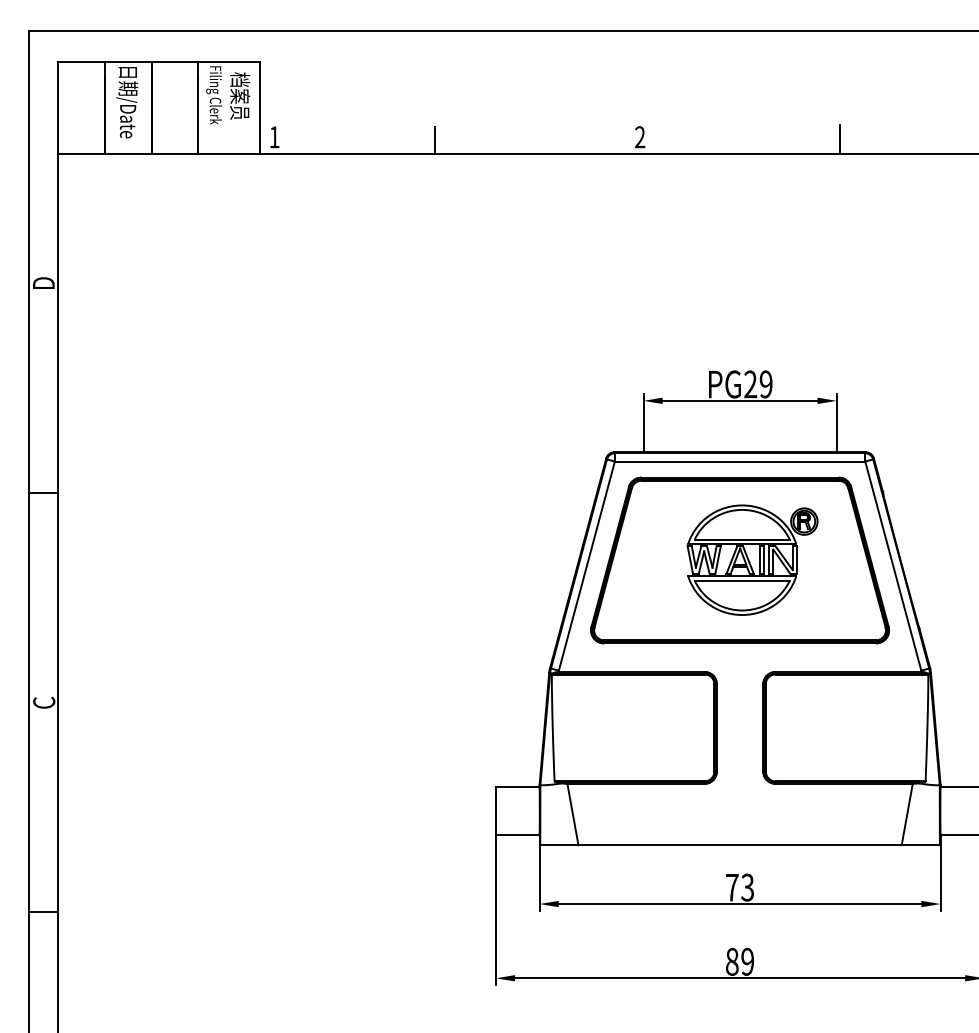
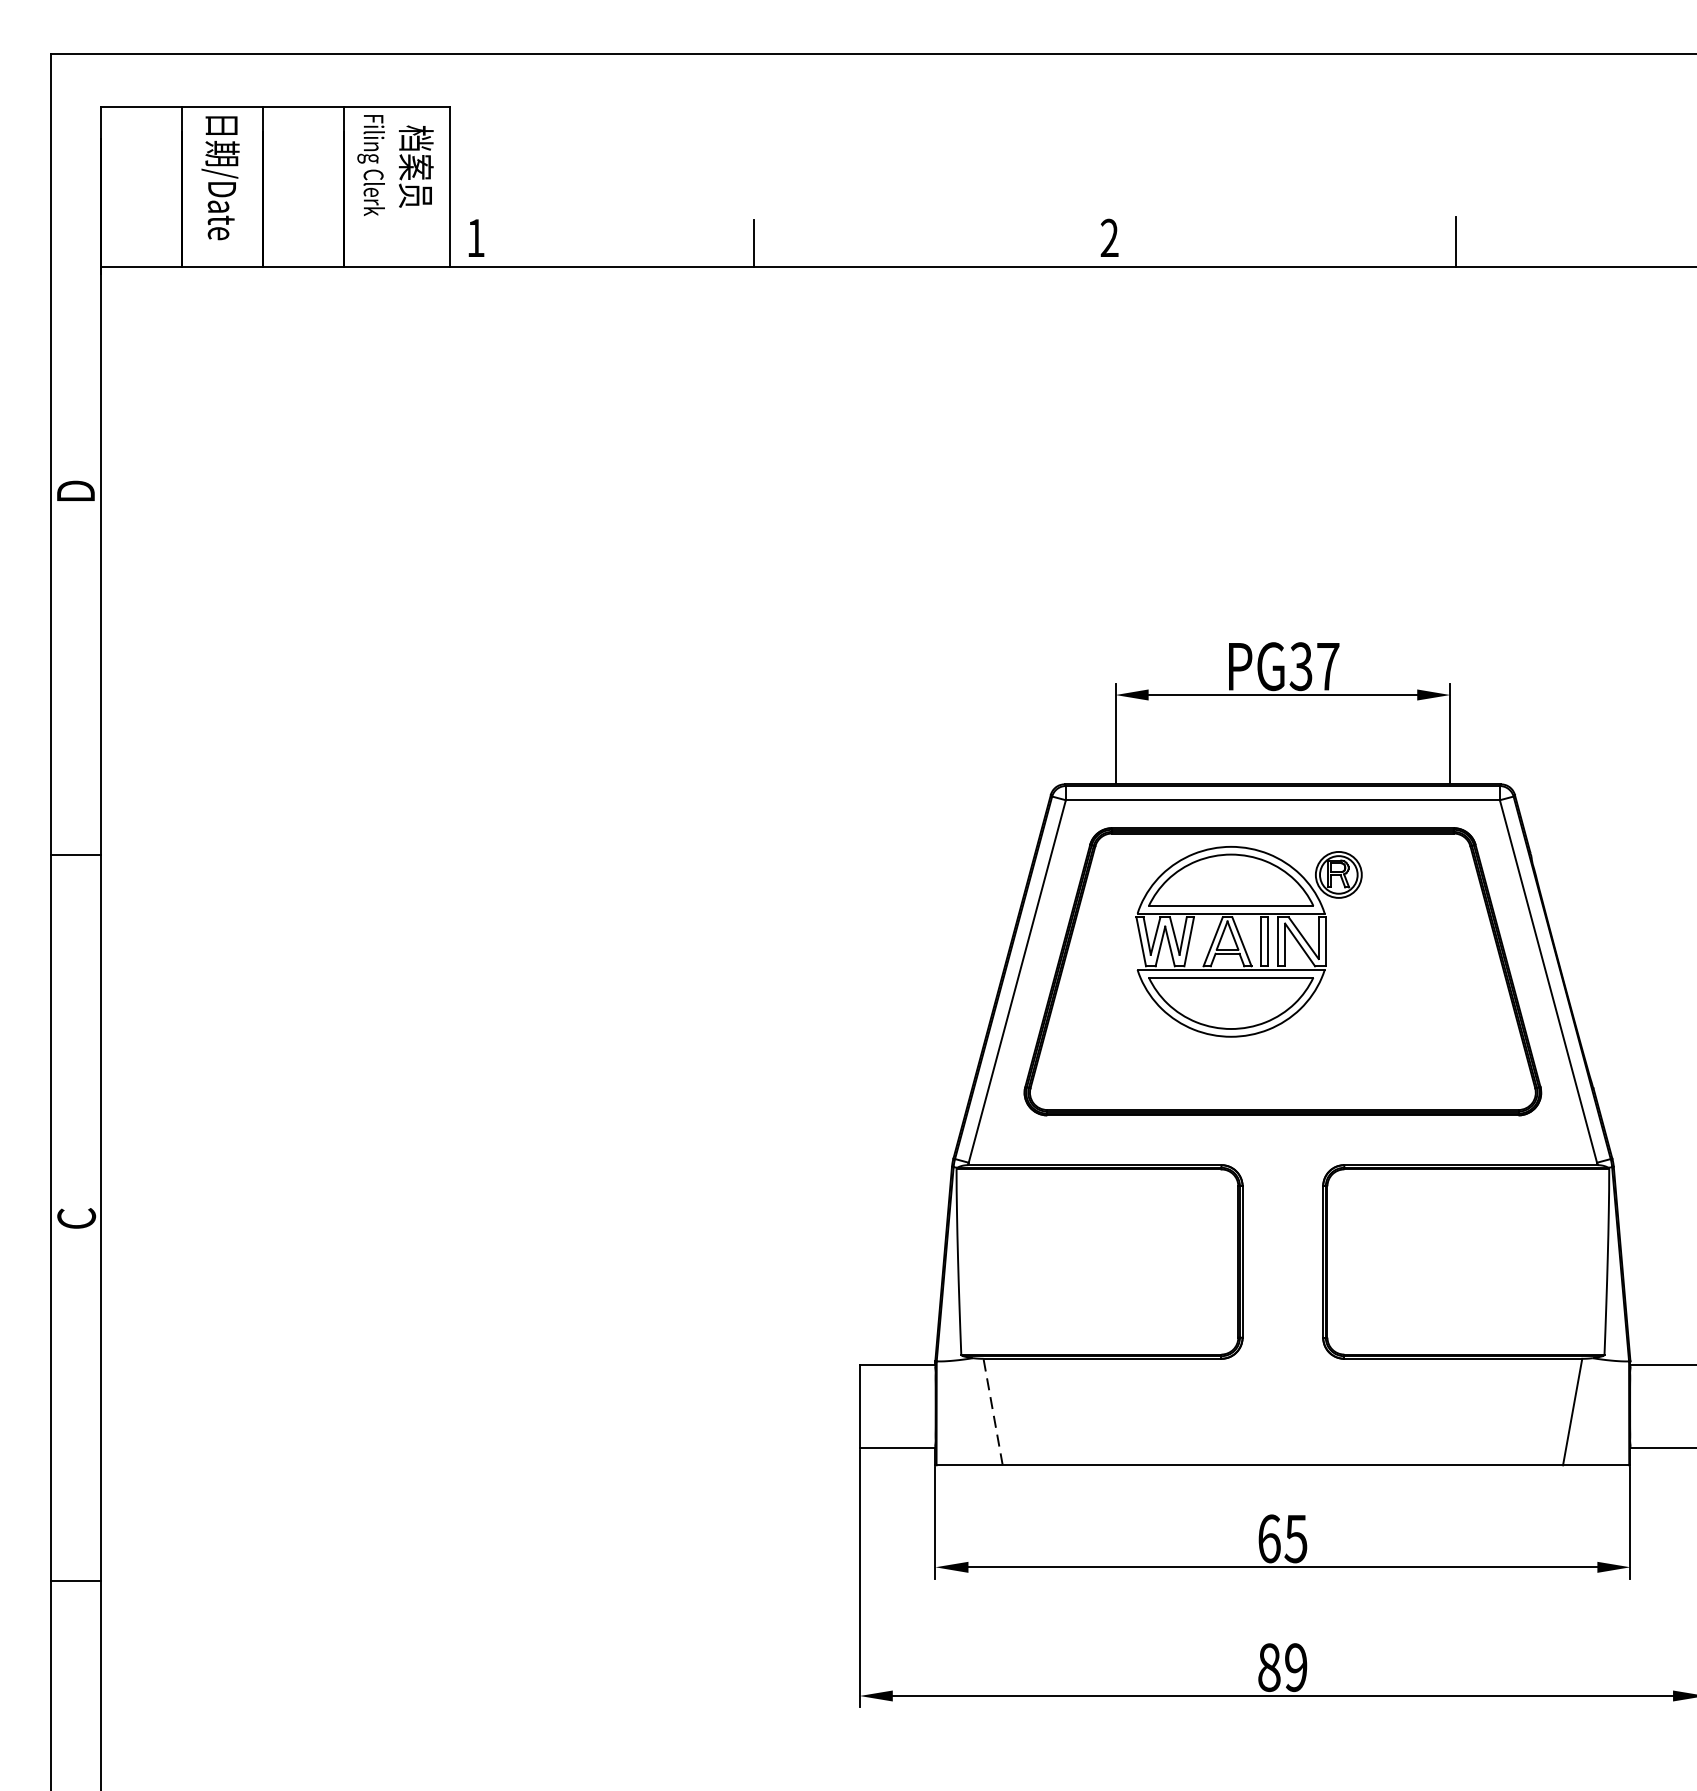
text: (758, 384) -> (1314, 666), PG29 -> PG37
part: (752, 559) -> (1248, 940), moved
line: (572, 814) -> (992, 1412), solid -> dashed
text: (740, 887) -> (1283, 1538), 73 -> 65

